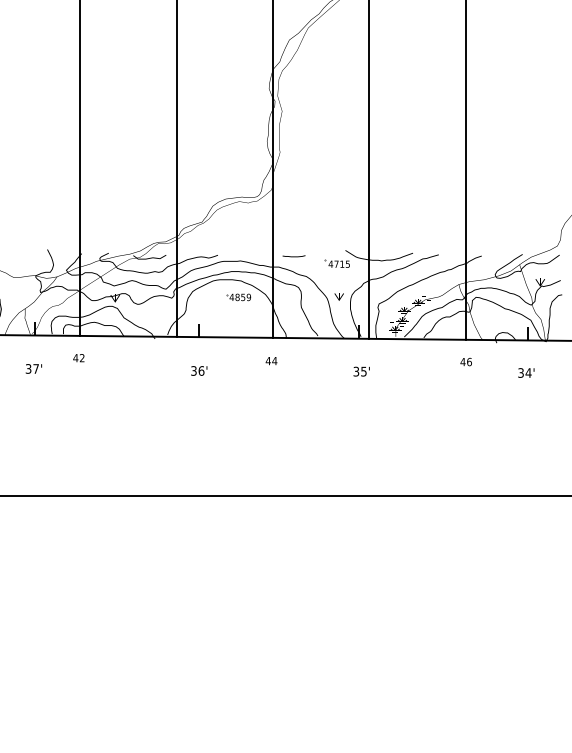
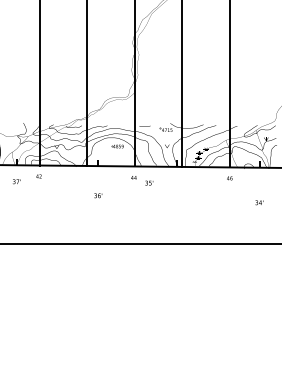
text: (199, 370) -> (98, 195), moved
text: (362, 370) -> (149, 182), moved
text: (526, 372) -> (259, 202), moved

